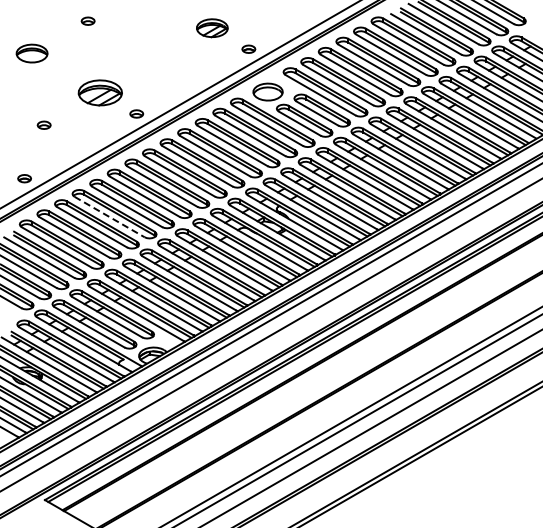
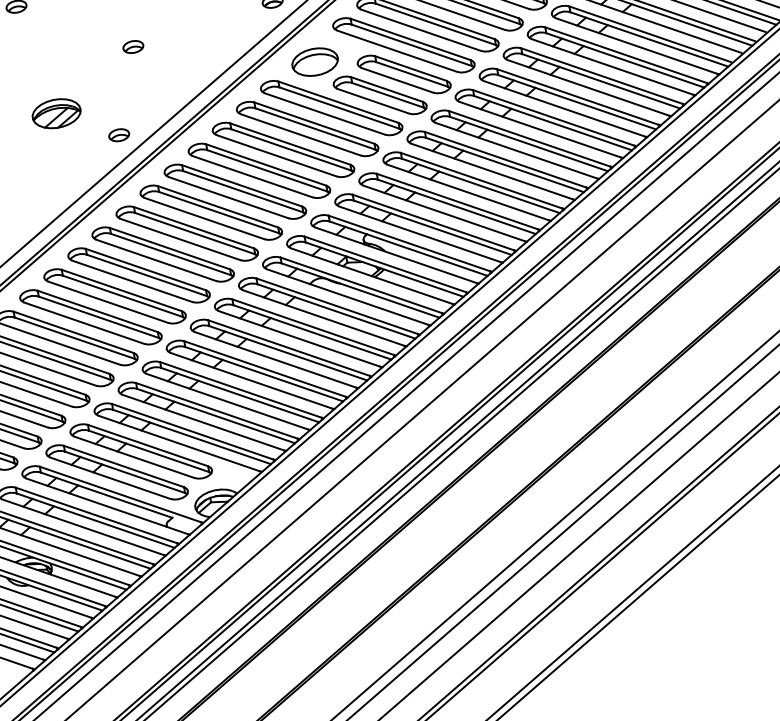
part: (155, 60) -> (132, 47), added
part: (99, 92) -> (55, 113), size x0.71
line: (110, 217) -> (109, 302), dashed -> solid

